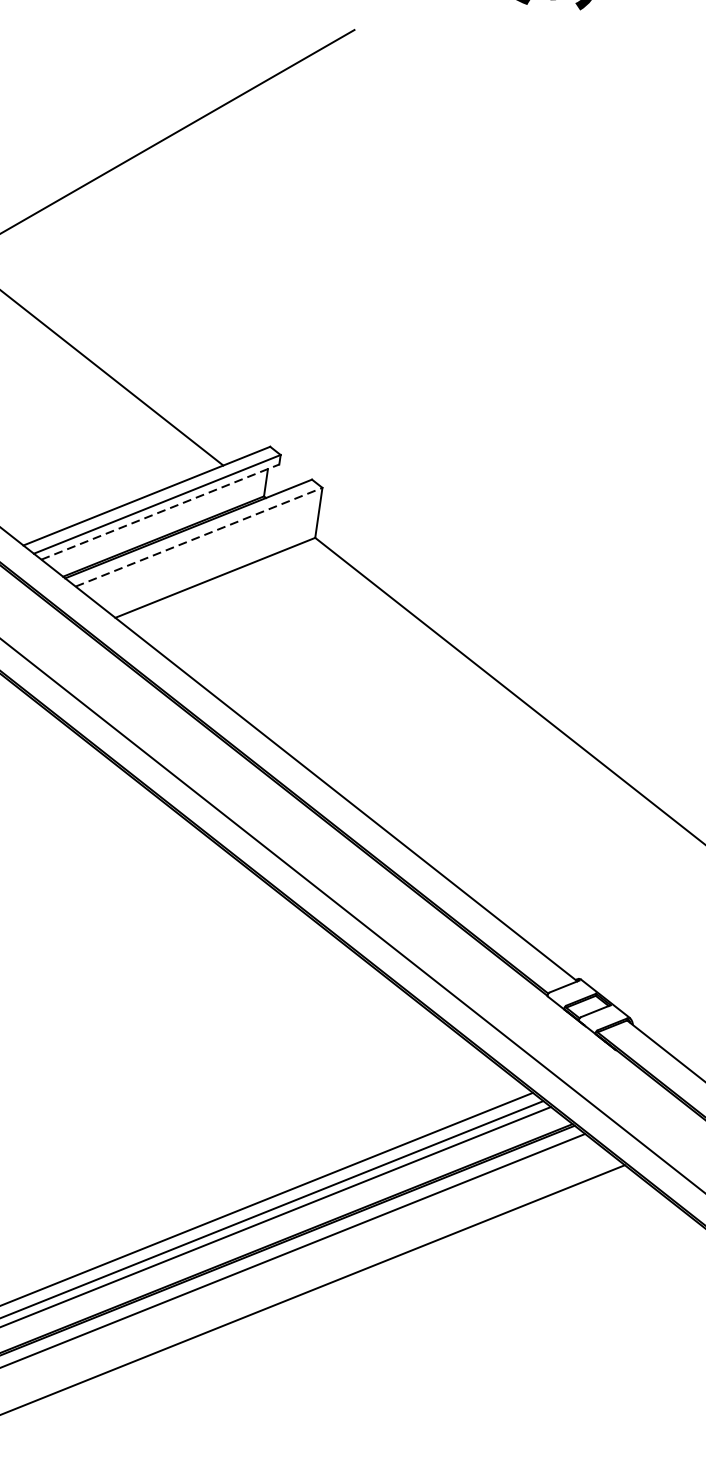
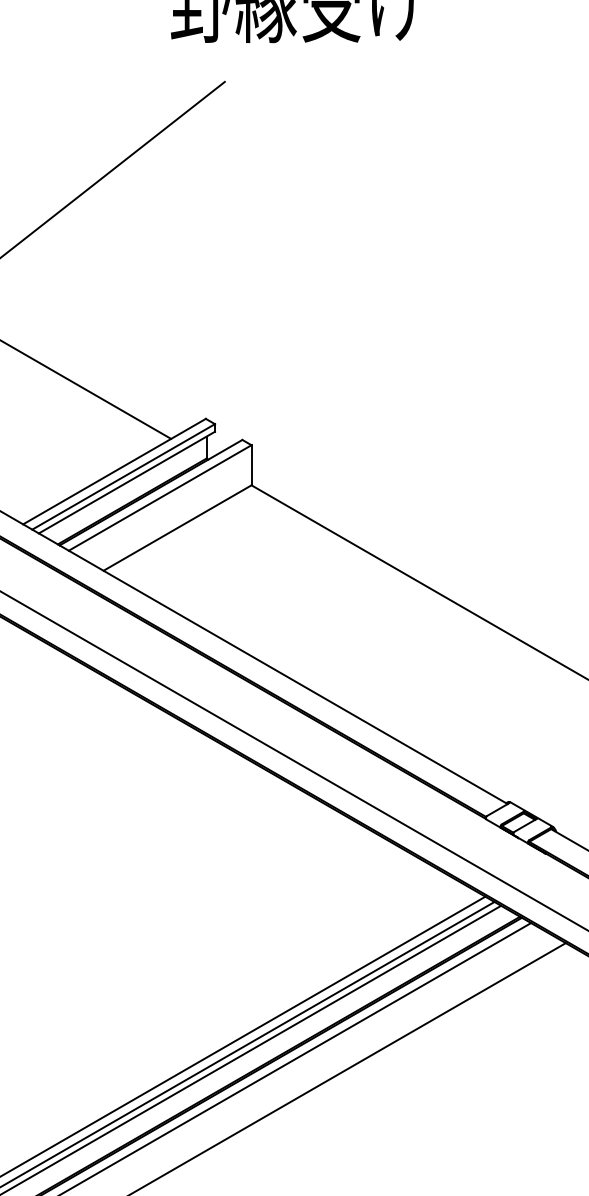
line: (159, 511) -> (126, 482), dashed -> solid
line: (199, 536) -> (160, 497), dashed -> solid

